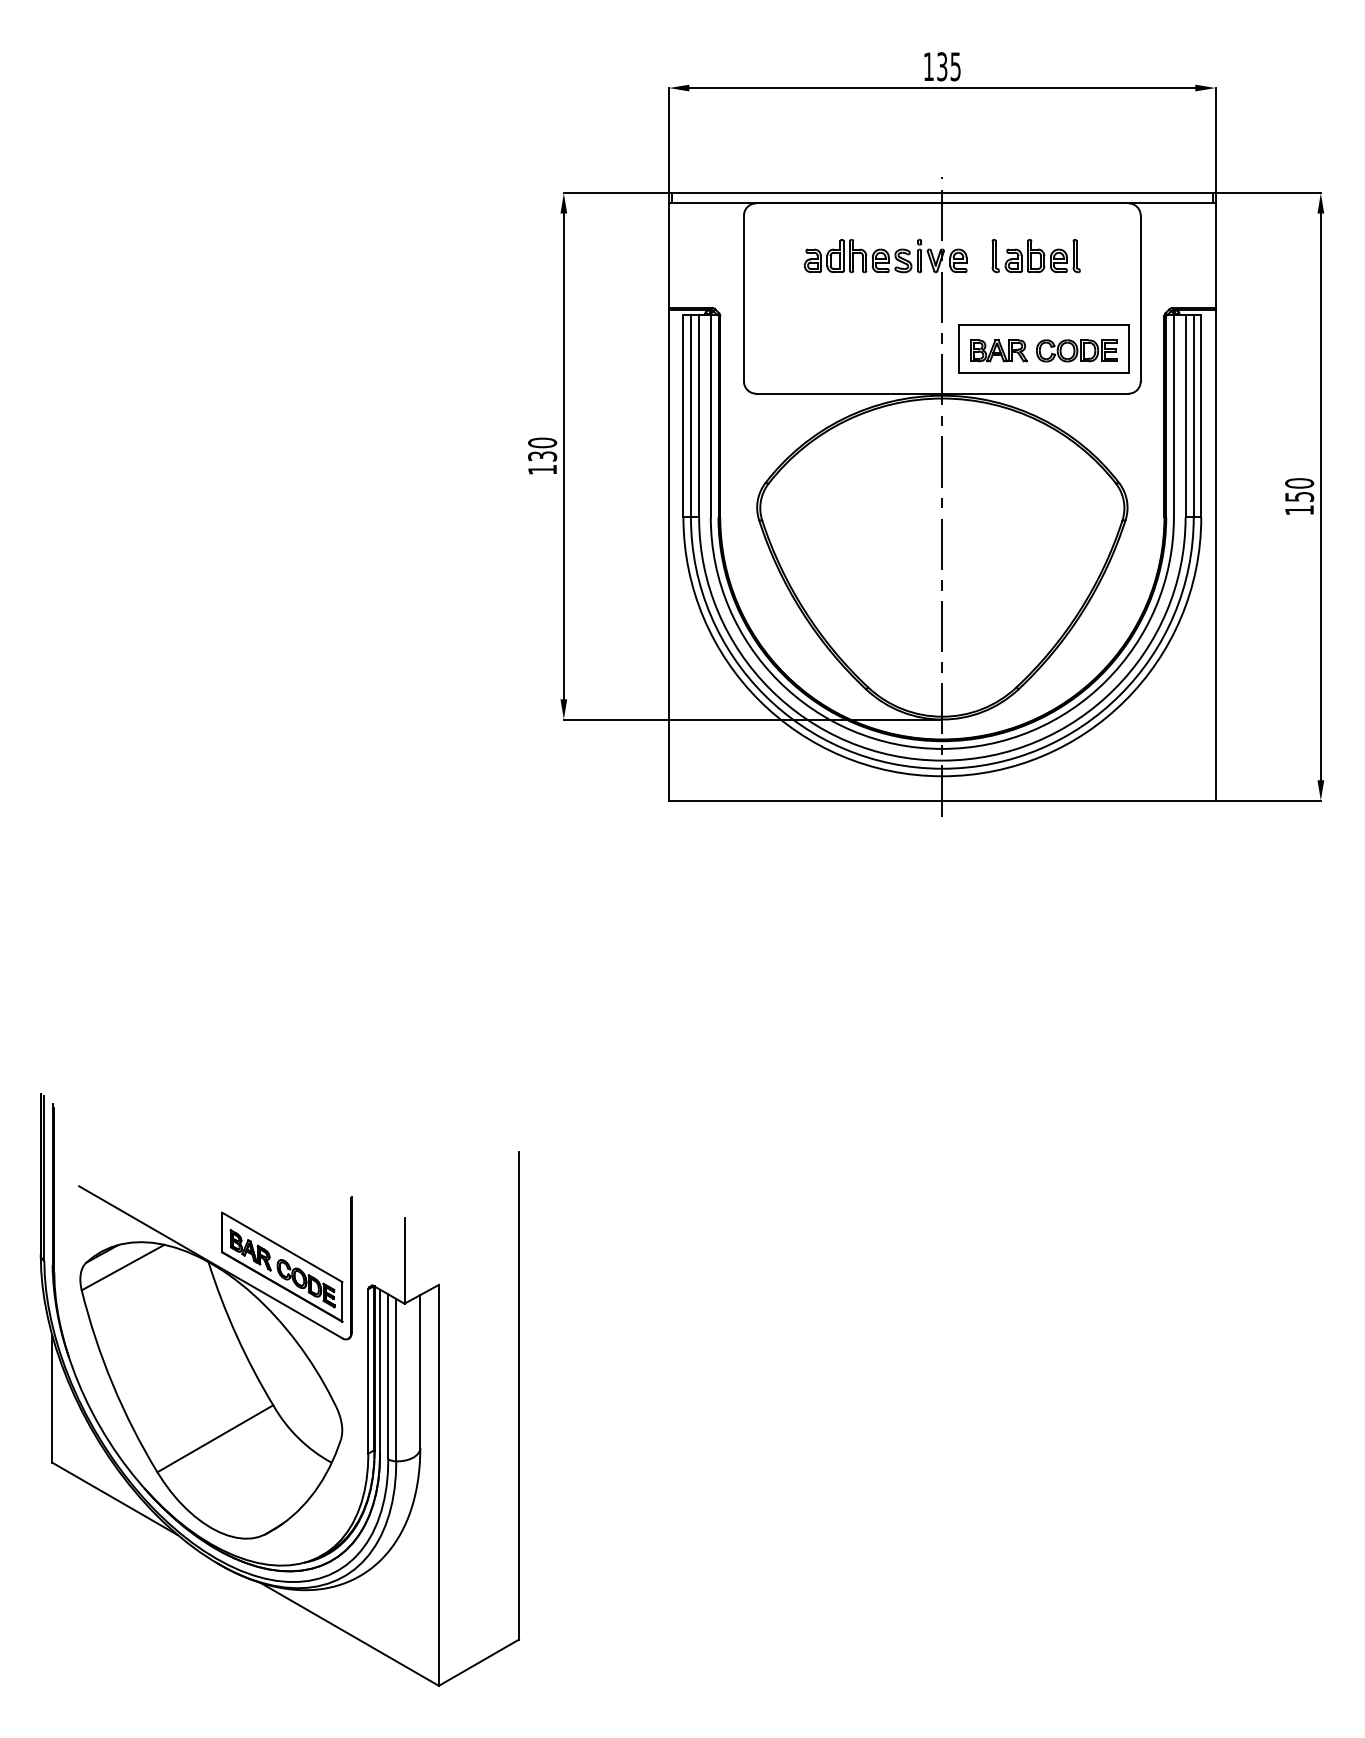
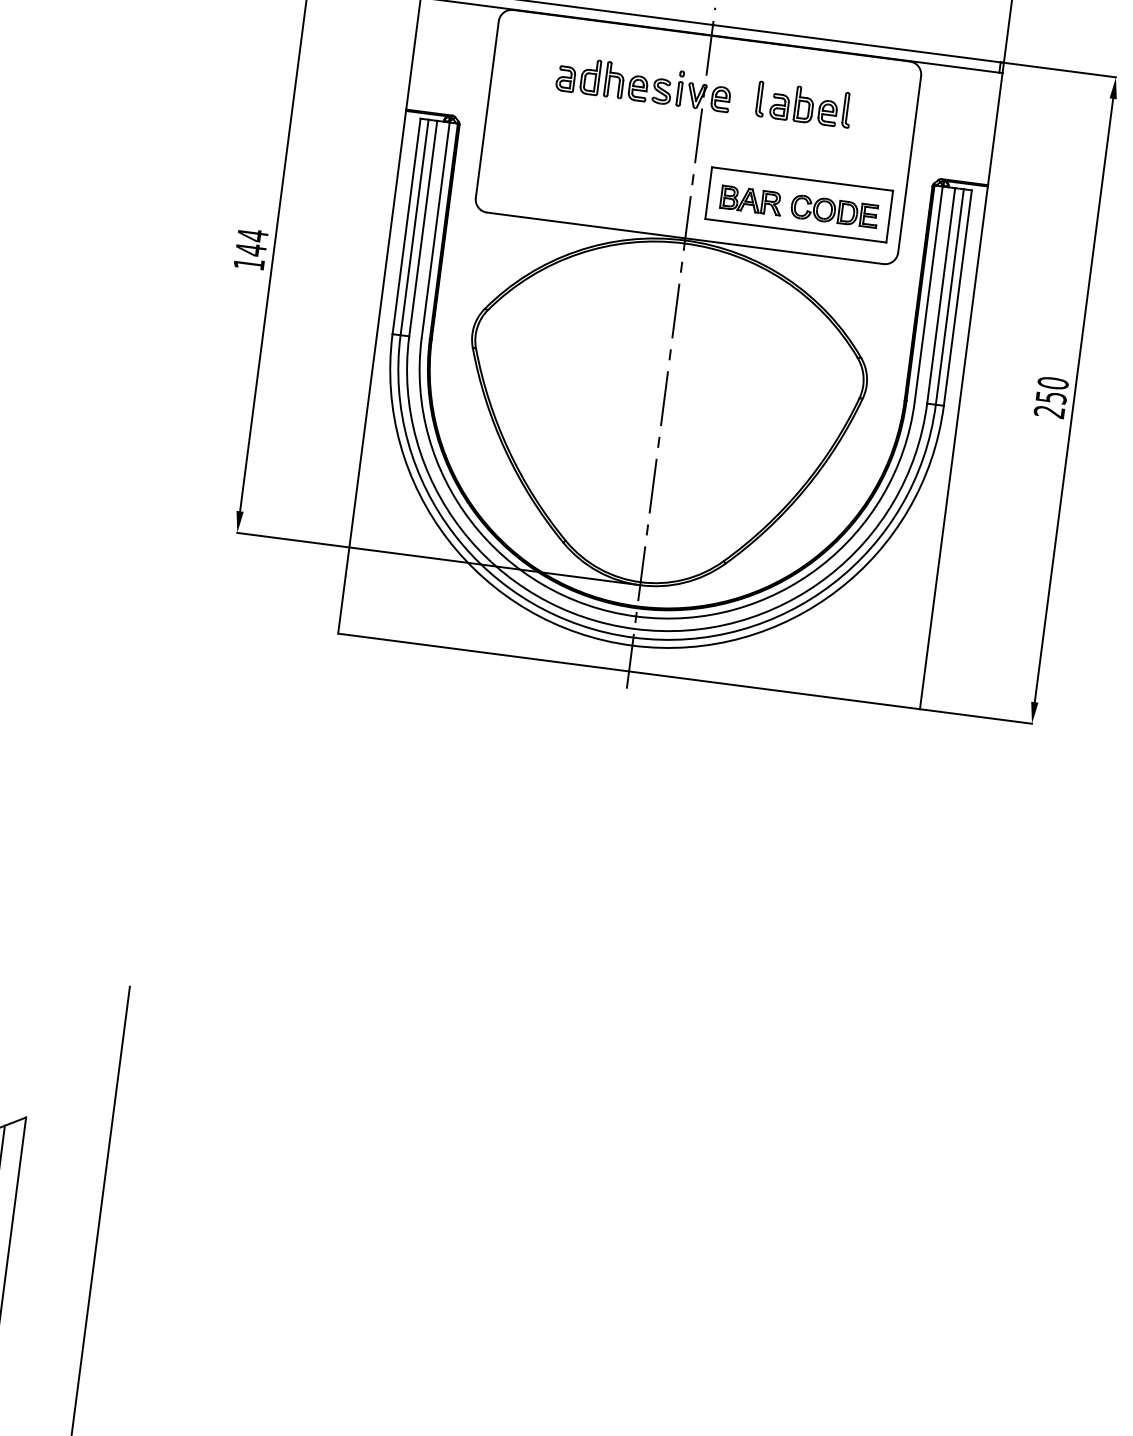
text: (542, 449) -> (251, 242), 130 -> 144
text: (1299, 510) -> (1049, 412), 150 -> 250

